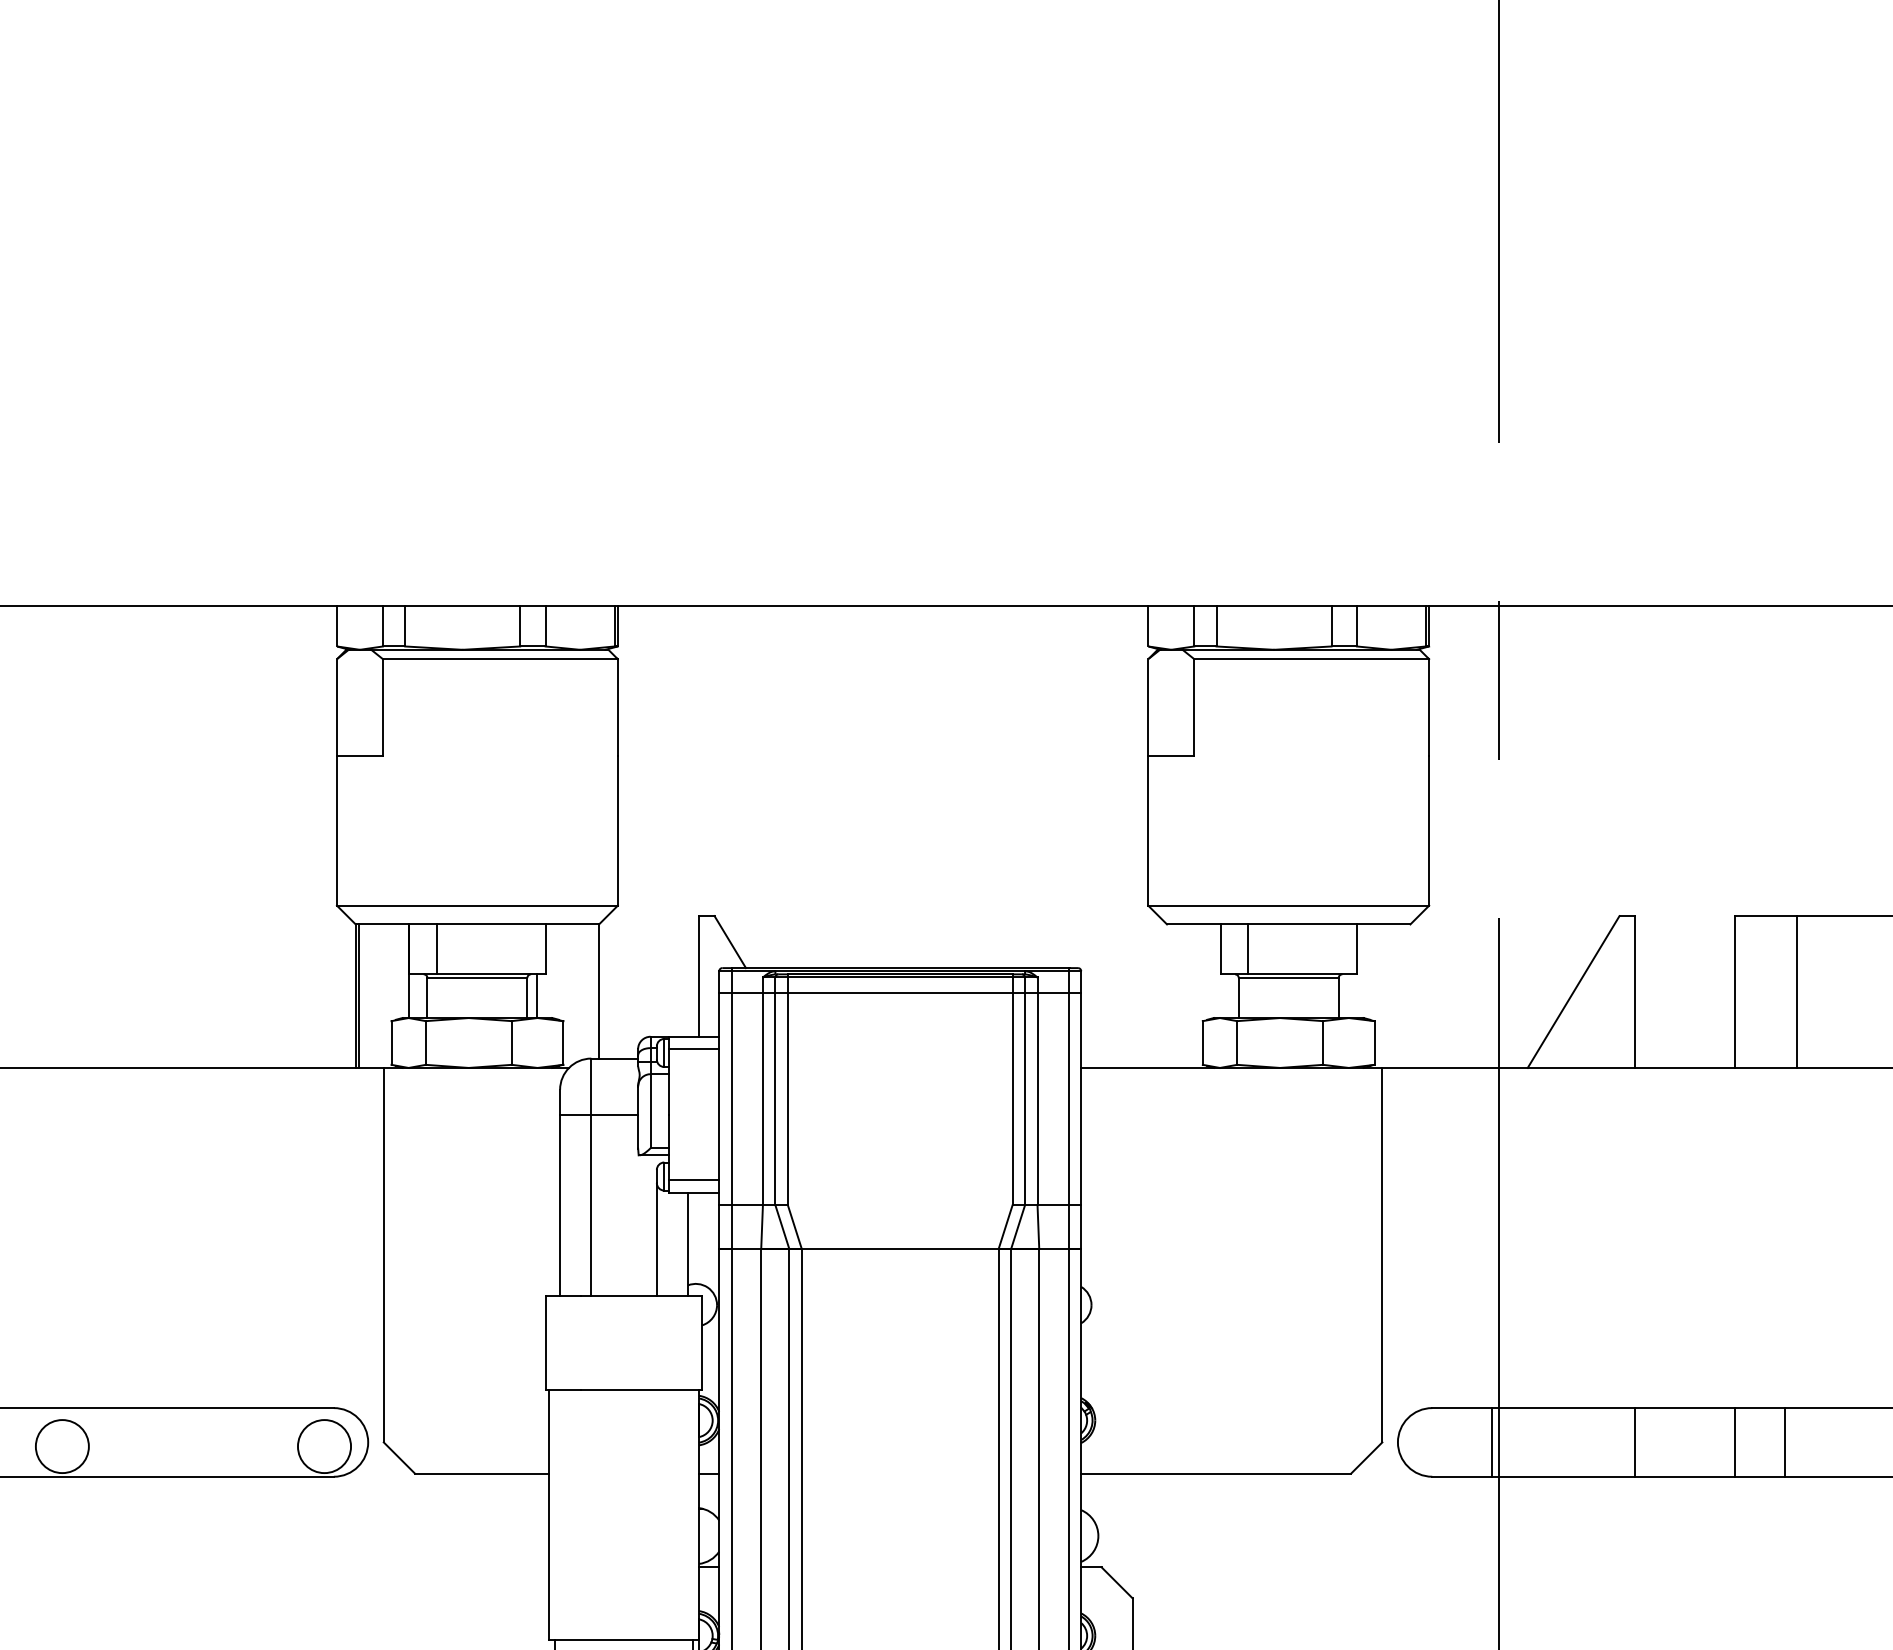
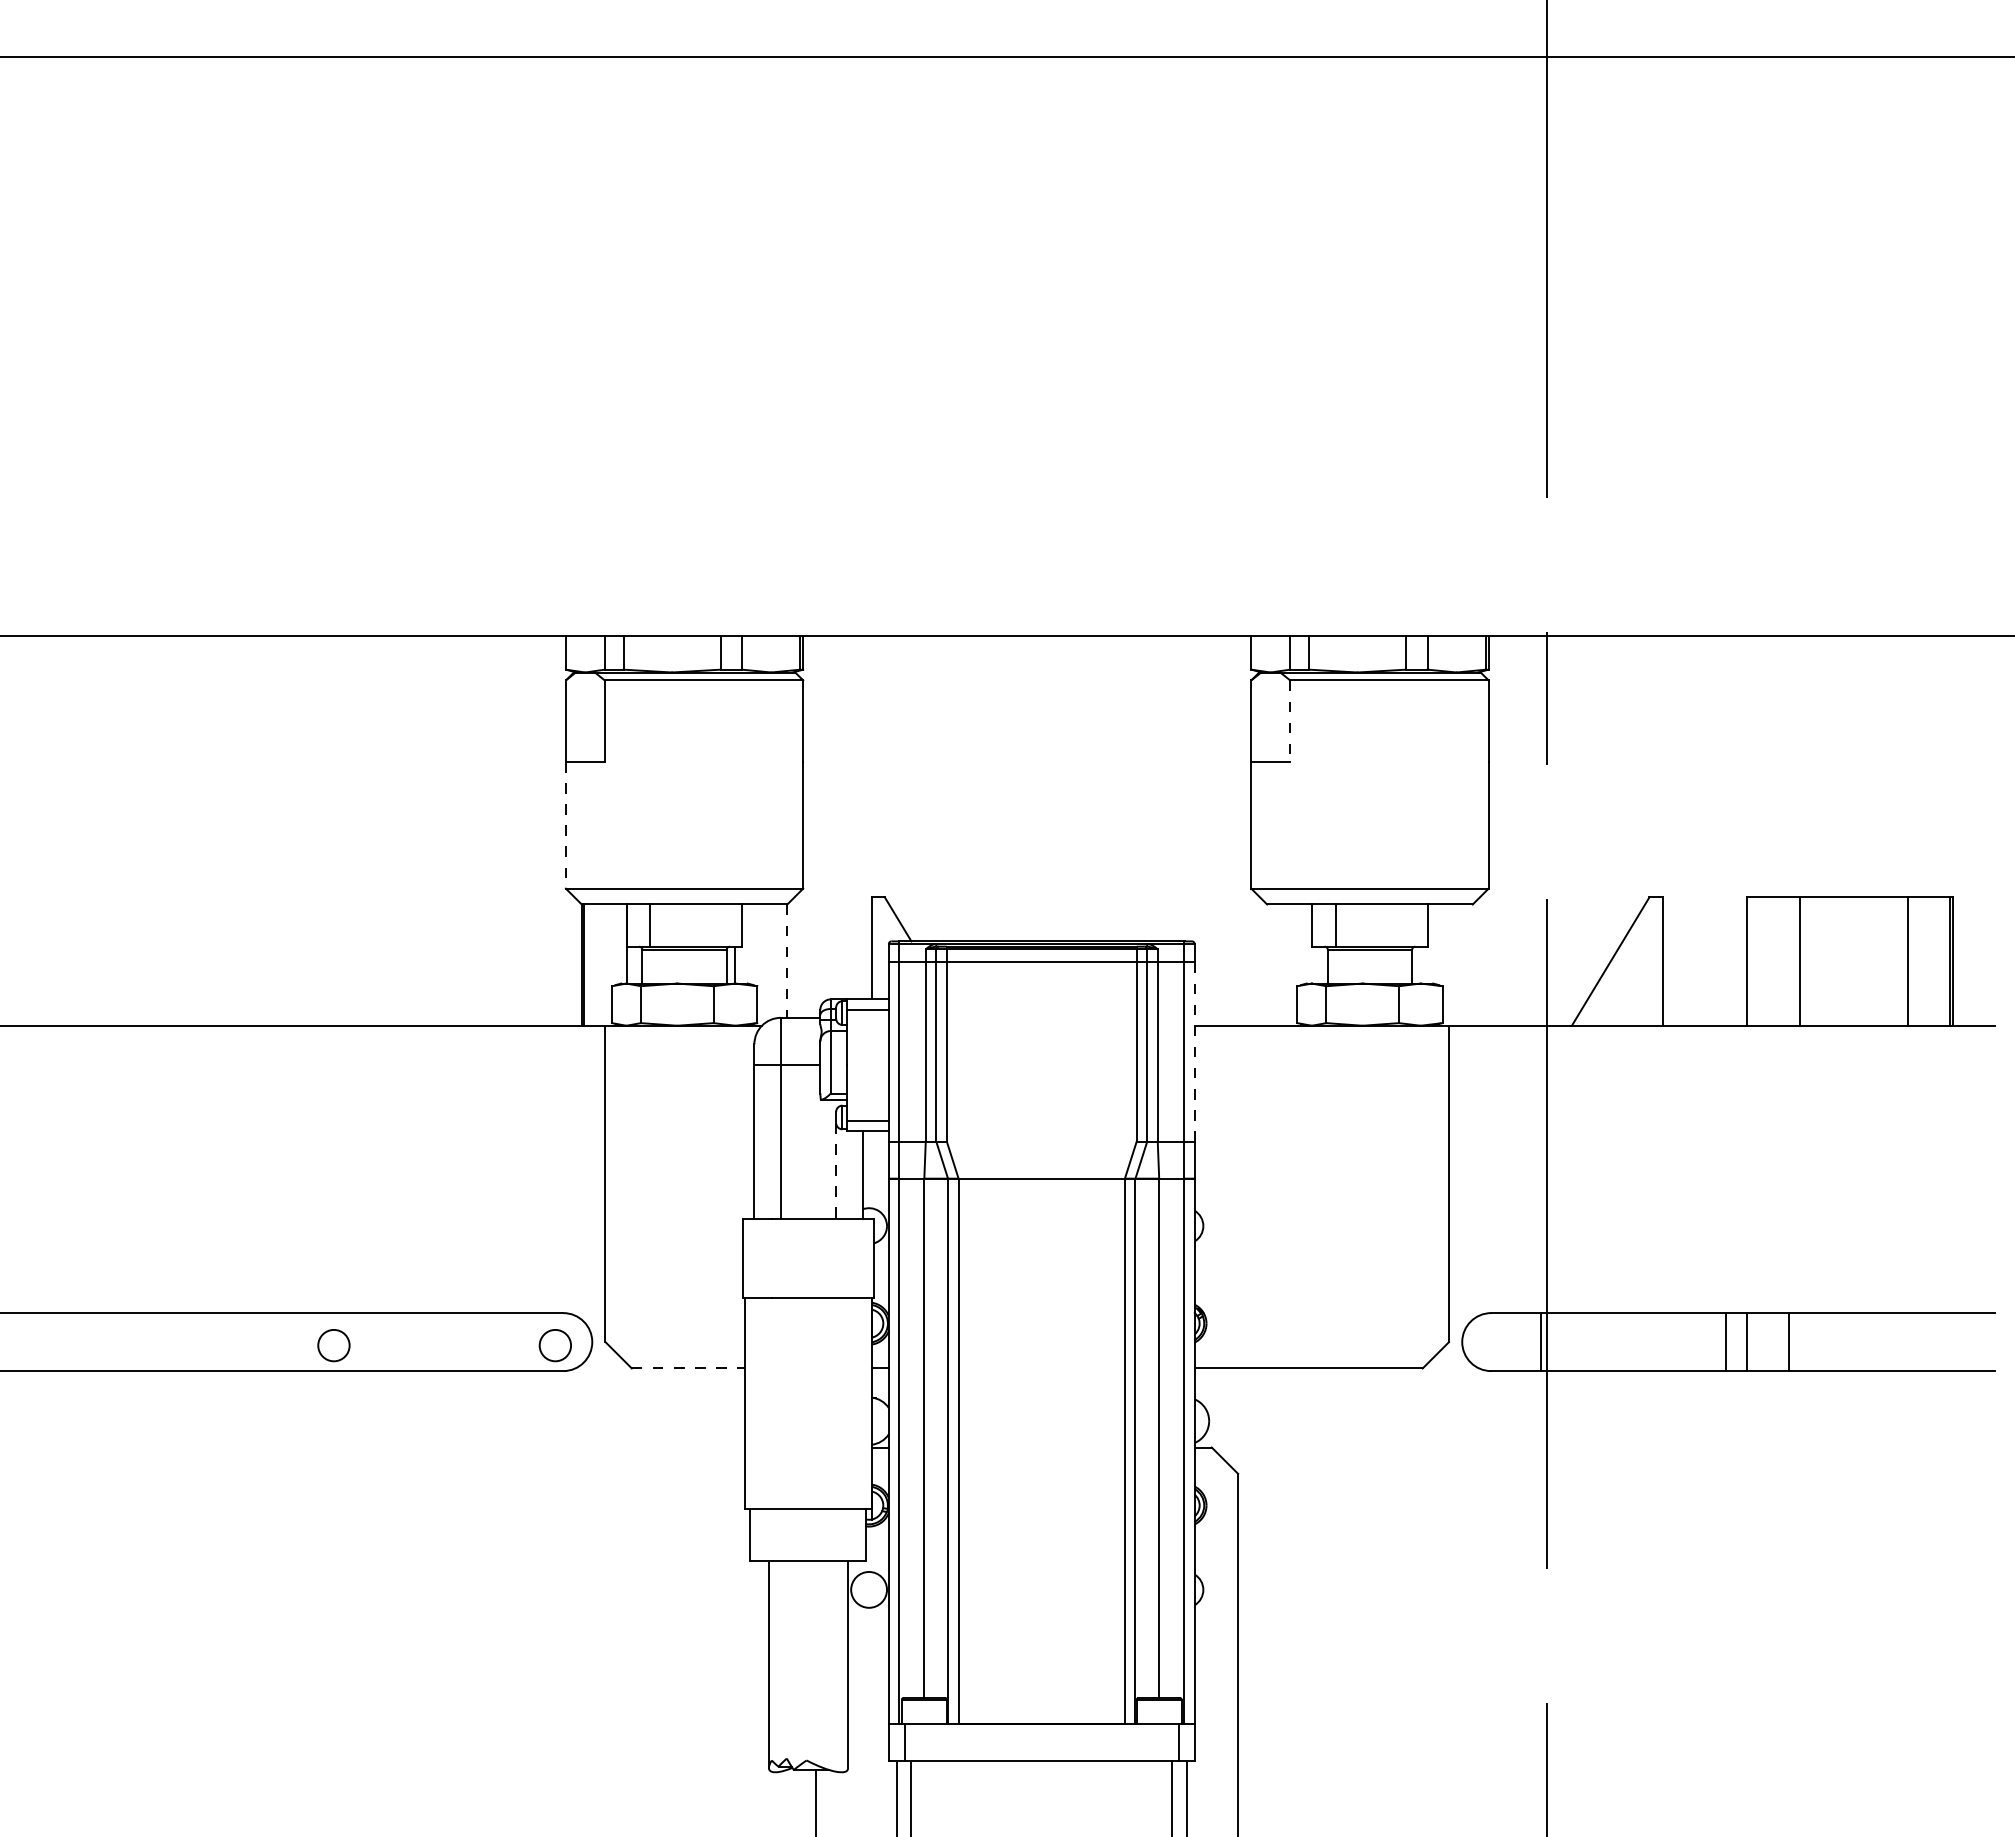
line: (1194, 707) -> (1290, 721), solid -> dashed
line: (336, 830) -> (565, 825), solid -> dashed
line: (599, 991) -> (787, 961), solid -> dashed
line: (1081, 1099) -> (1194, 1052), solid -> dashed
line: (657, 1239) -> (836, 1170), solid -> dashed
line: (1634, 1442) -> (1725, 1342), moved
circle: (61, 1446) -> (333, 1345), size x0.7
circle: (323, 1446) -> (554, 1345), size x0.7
line: (482, 1473) -> (688, 1368), solid -> dashed

